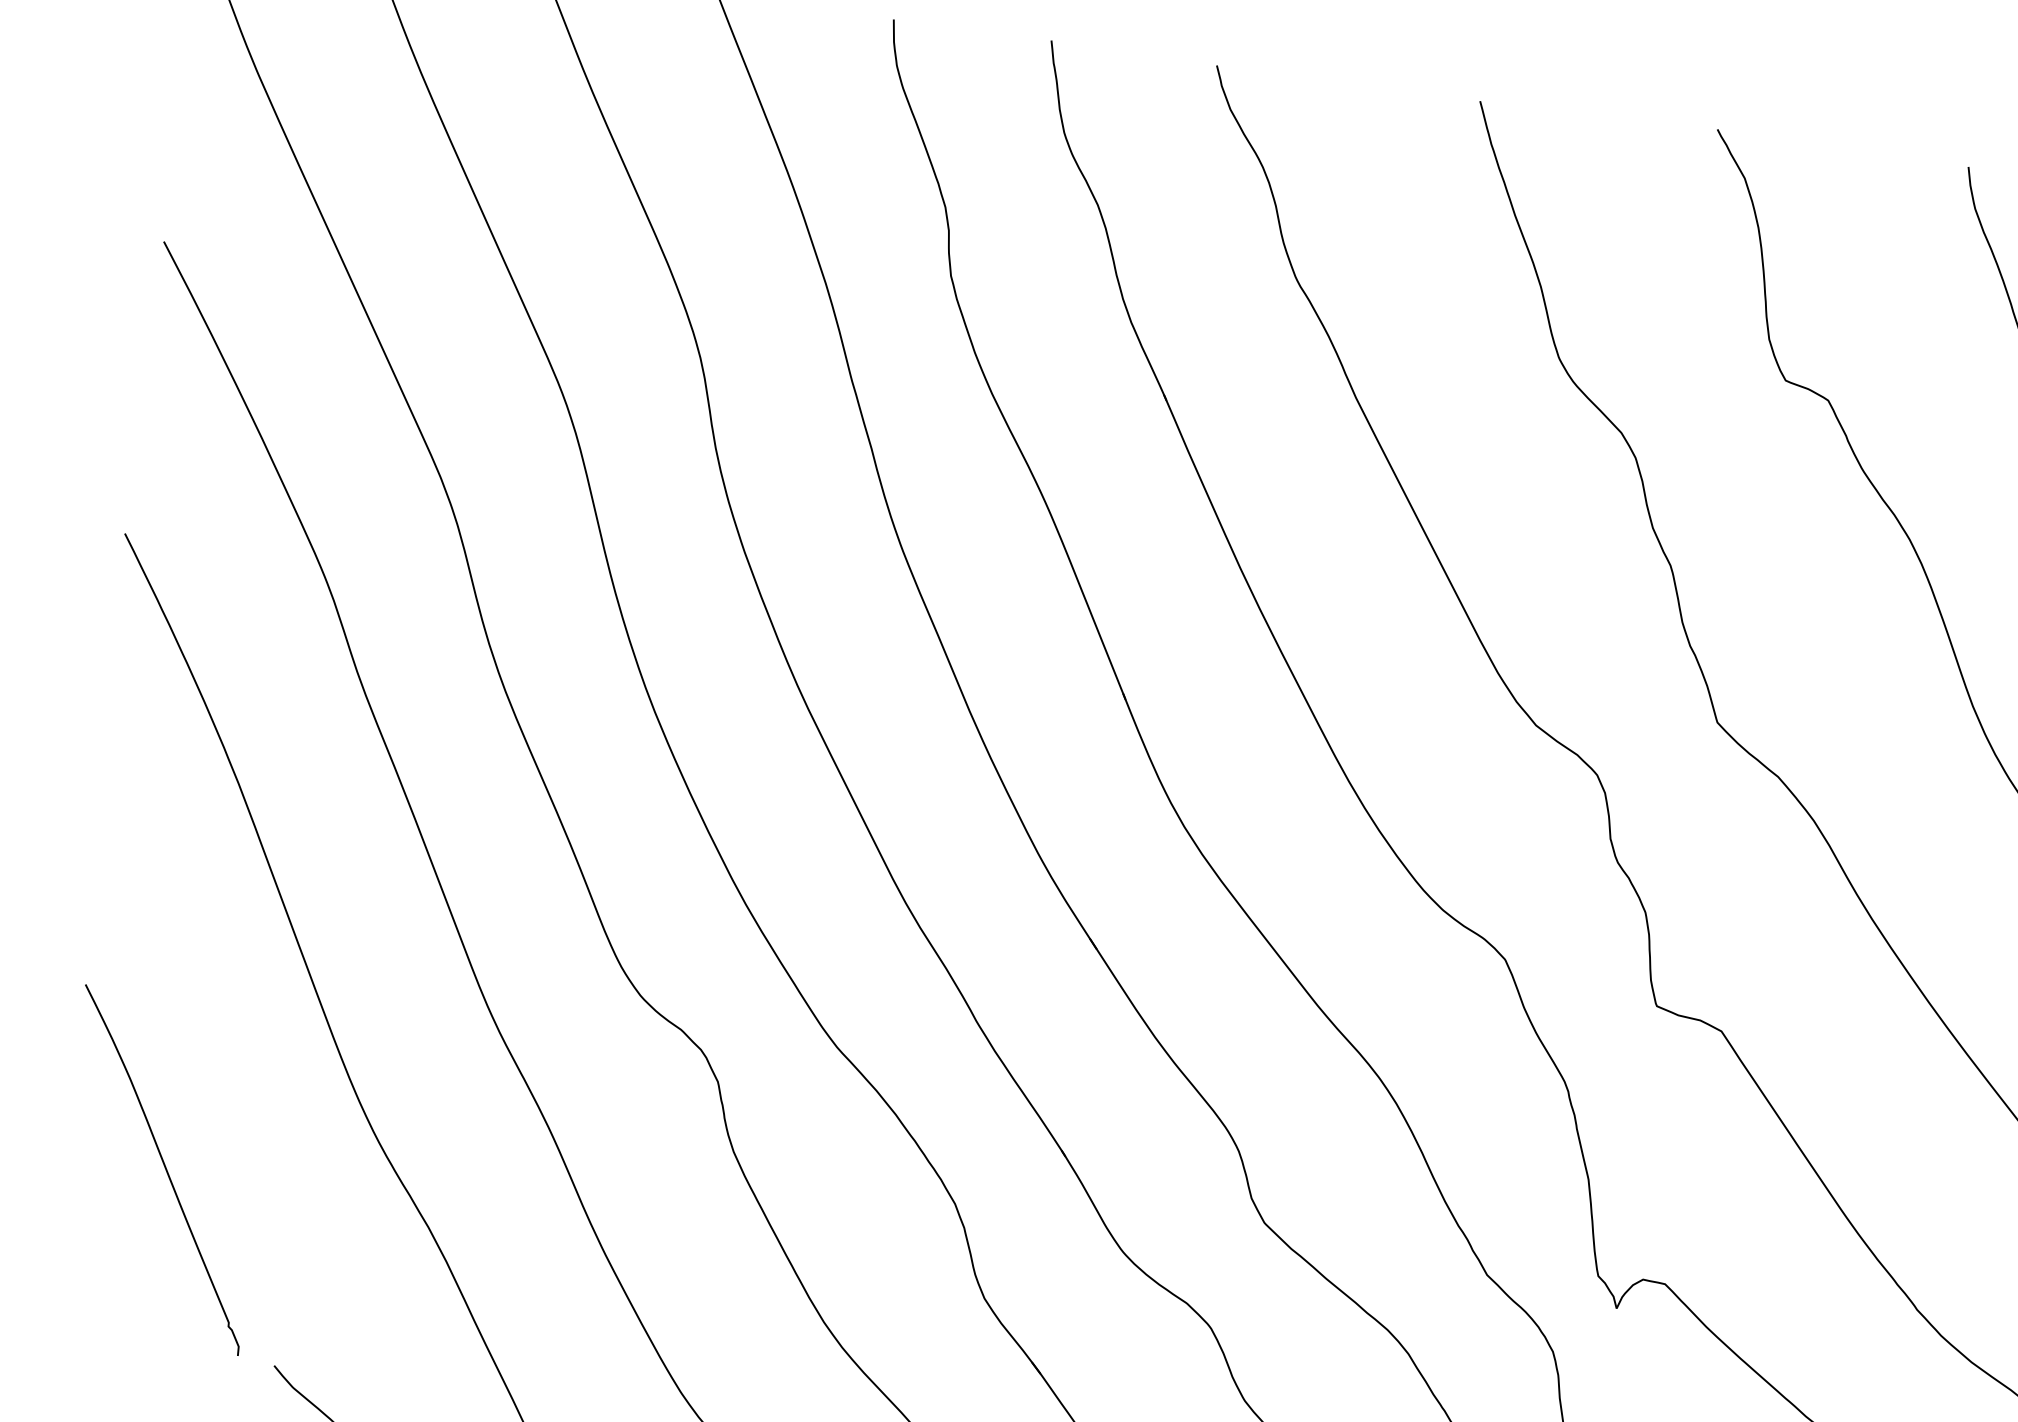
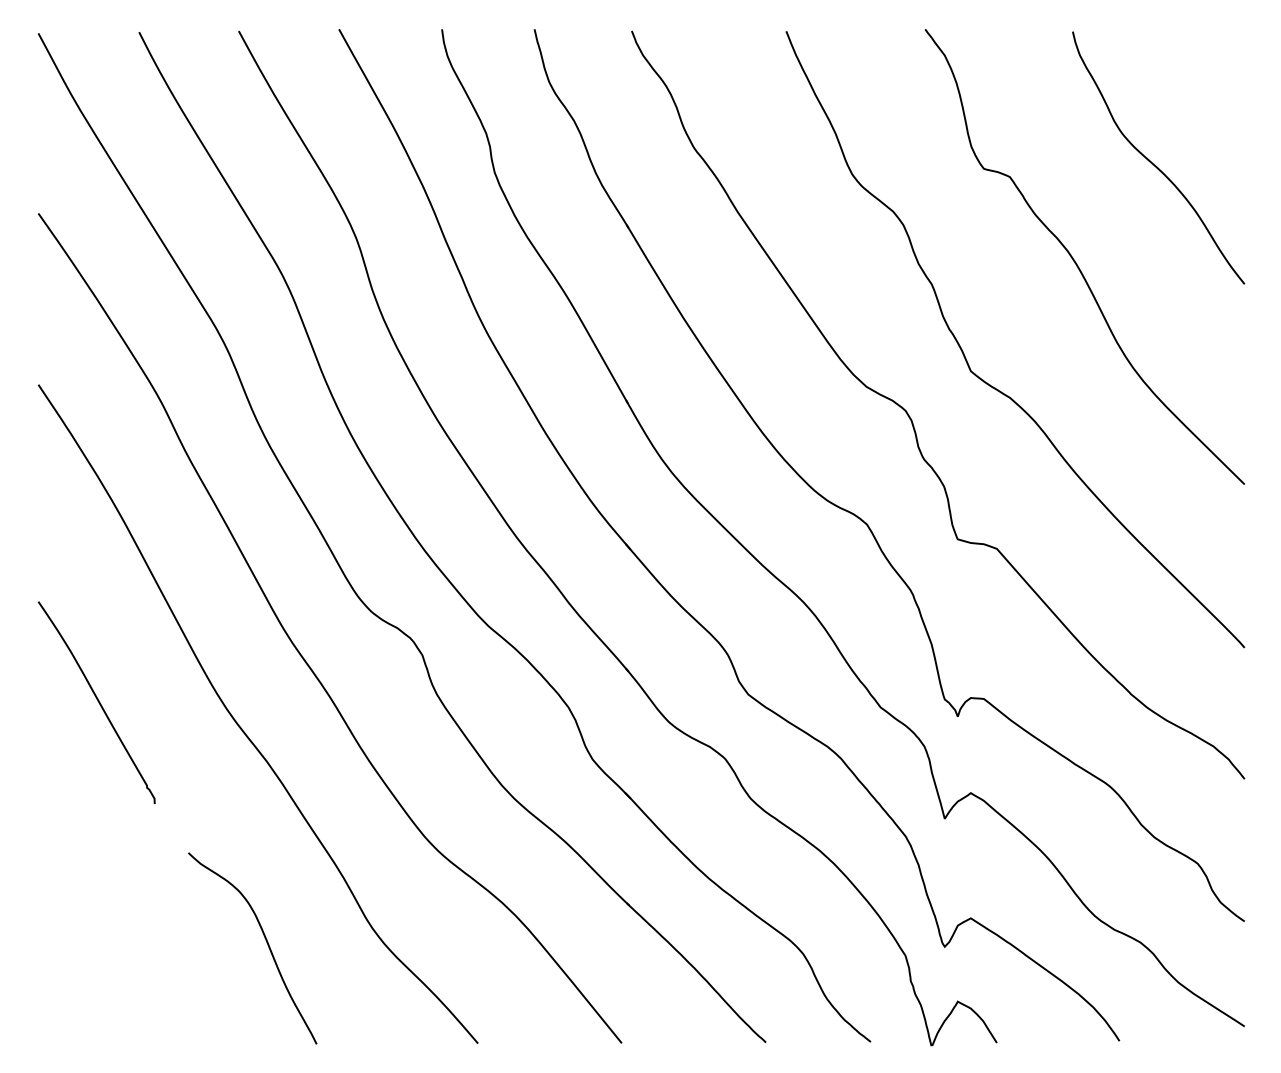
curve: (163, 1168) -> (97, 701), moved

